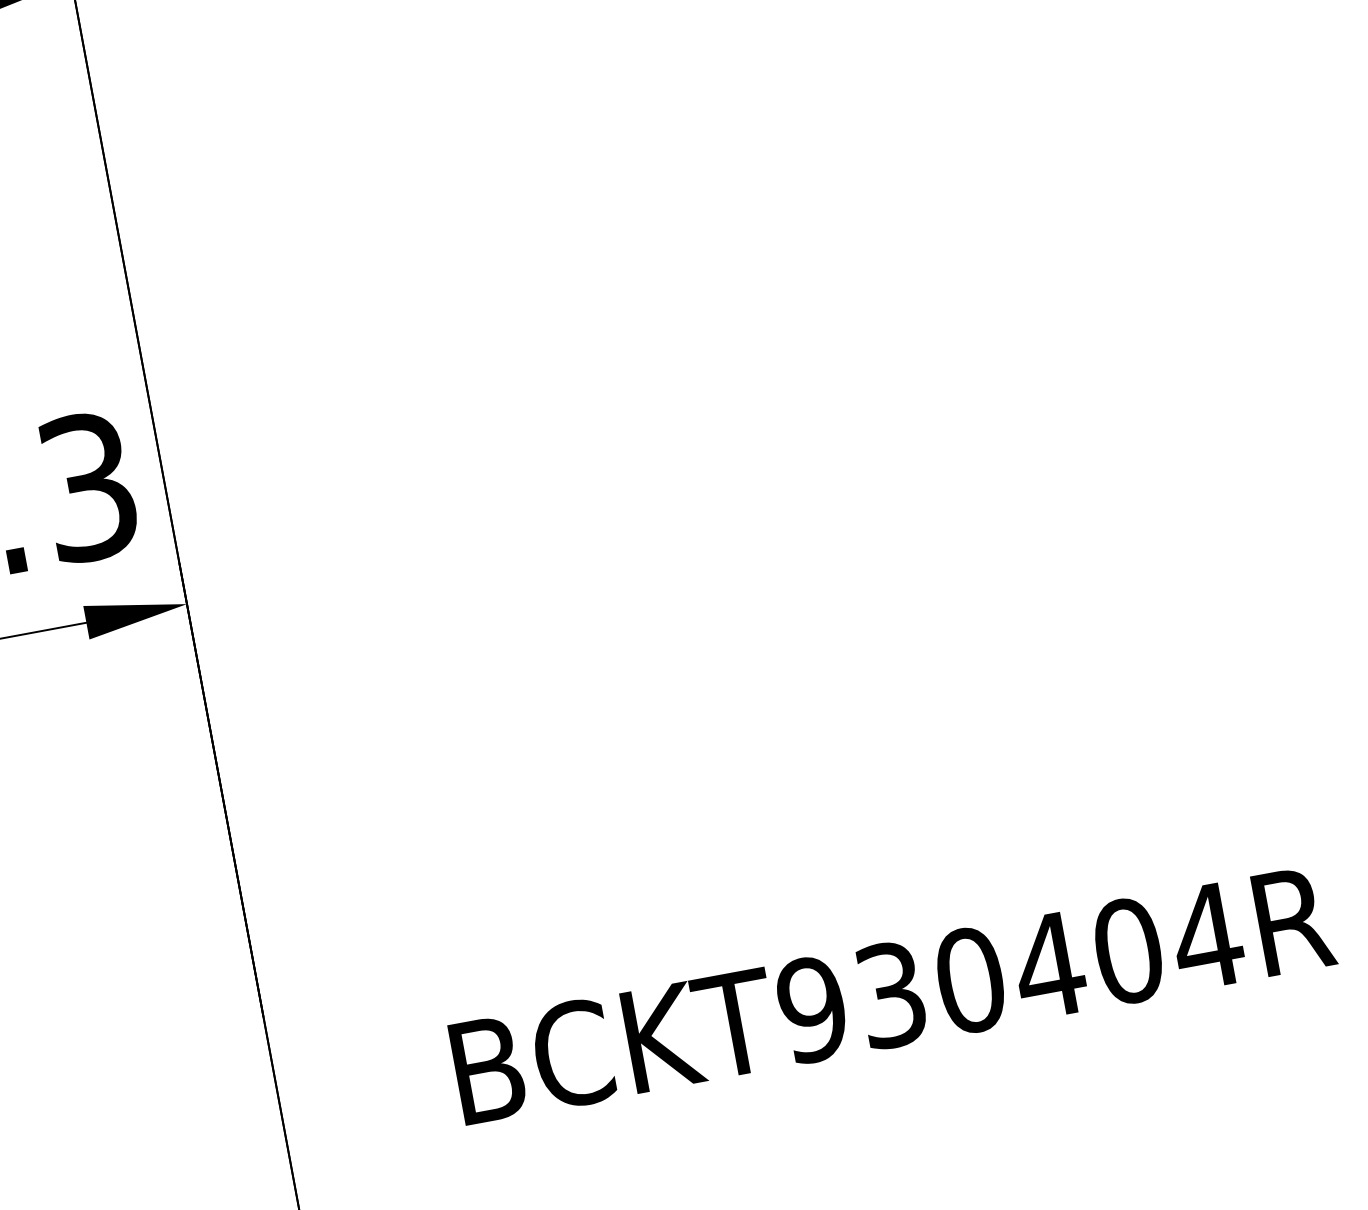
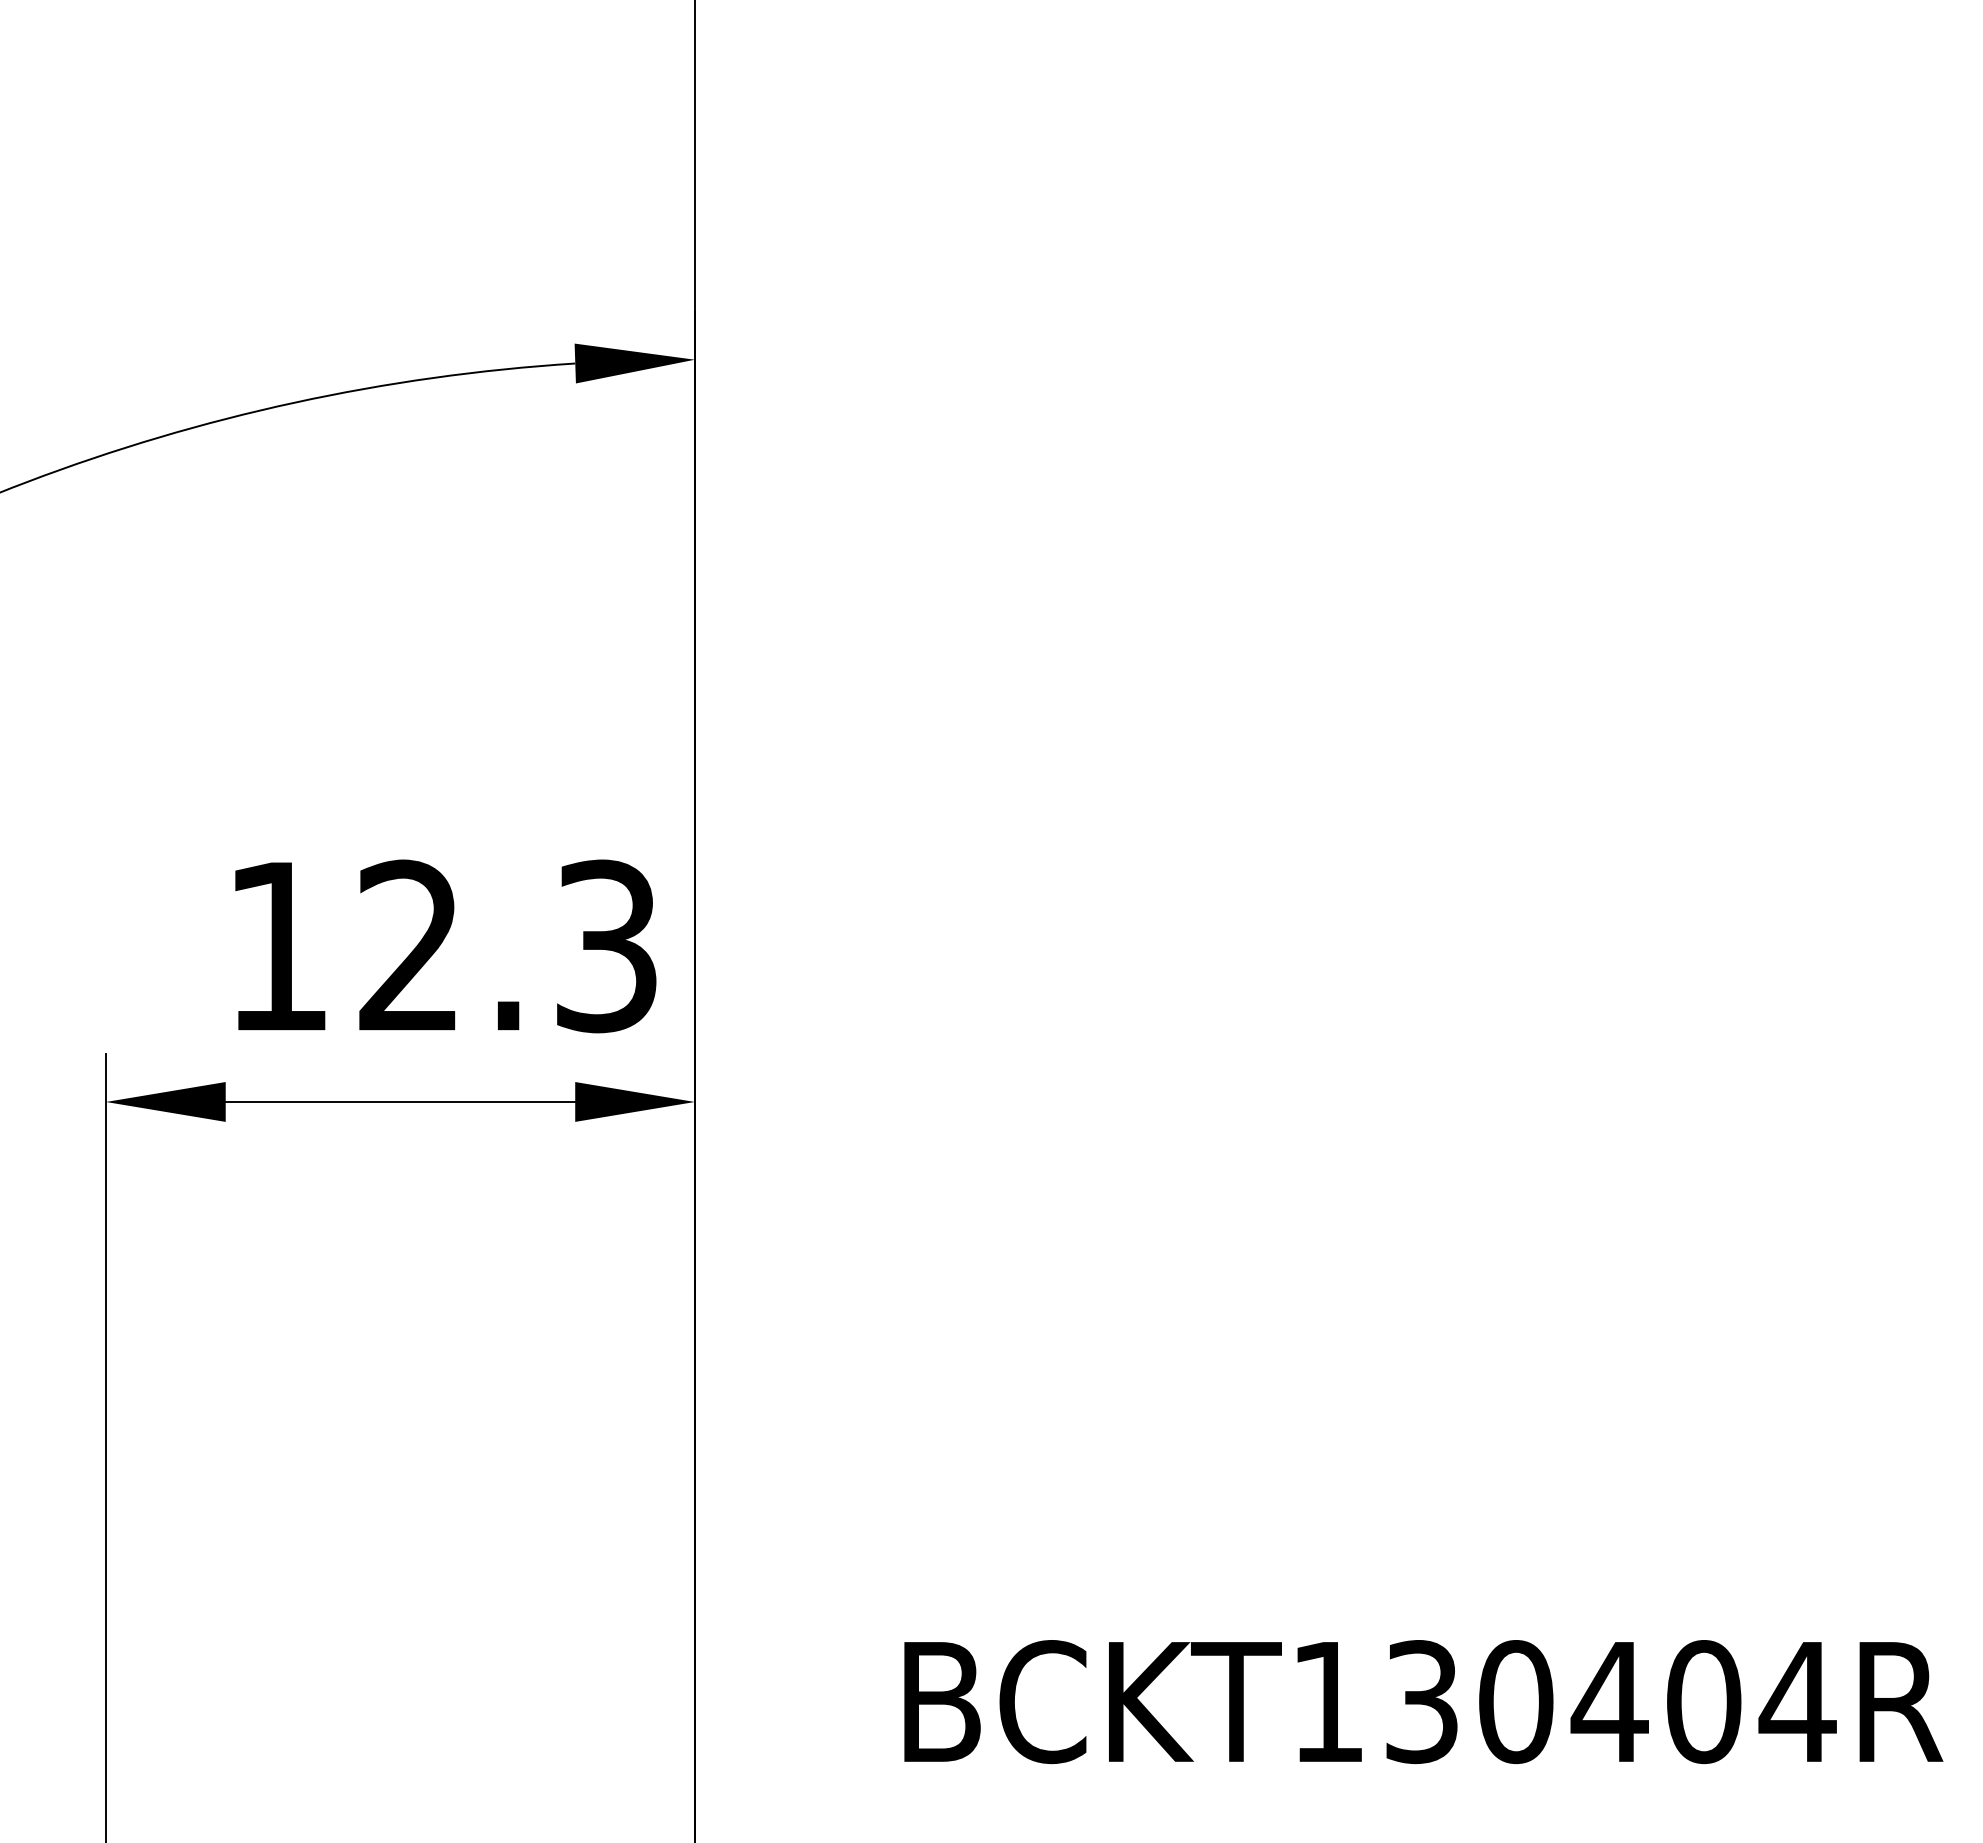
text: (812, 1010) -> (1327, 1702), BCKT930404R -> BCKT130404R

